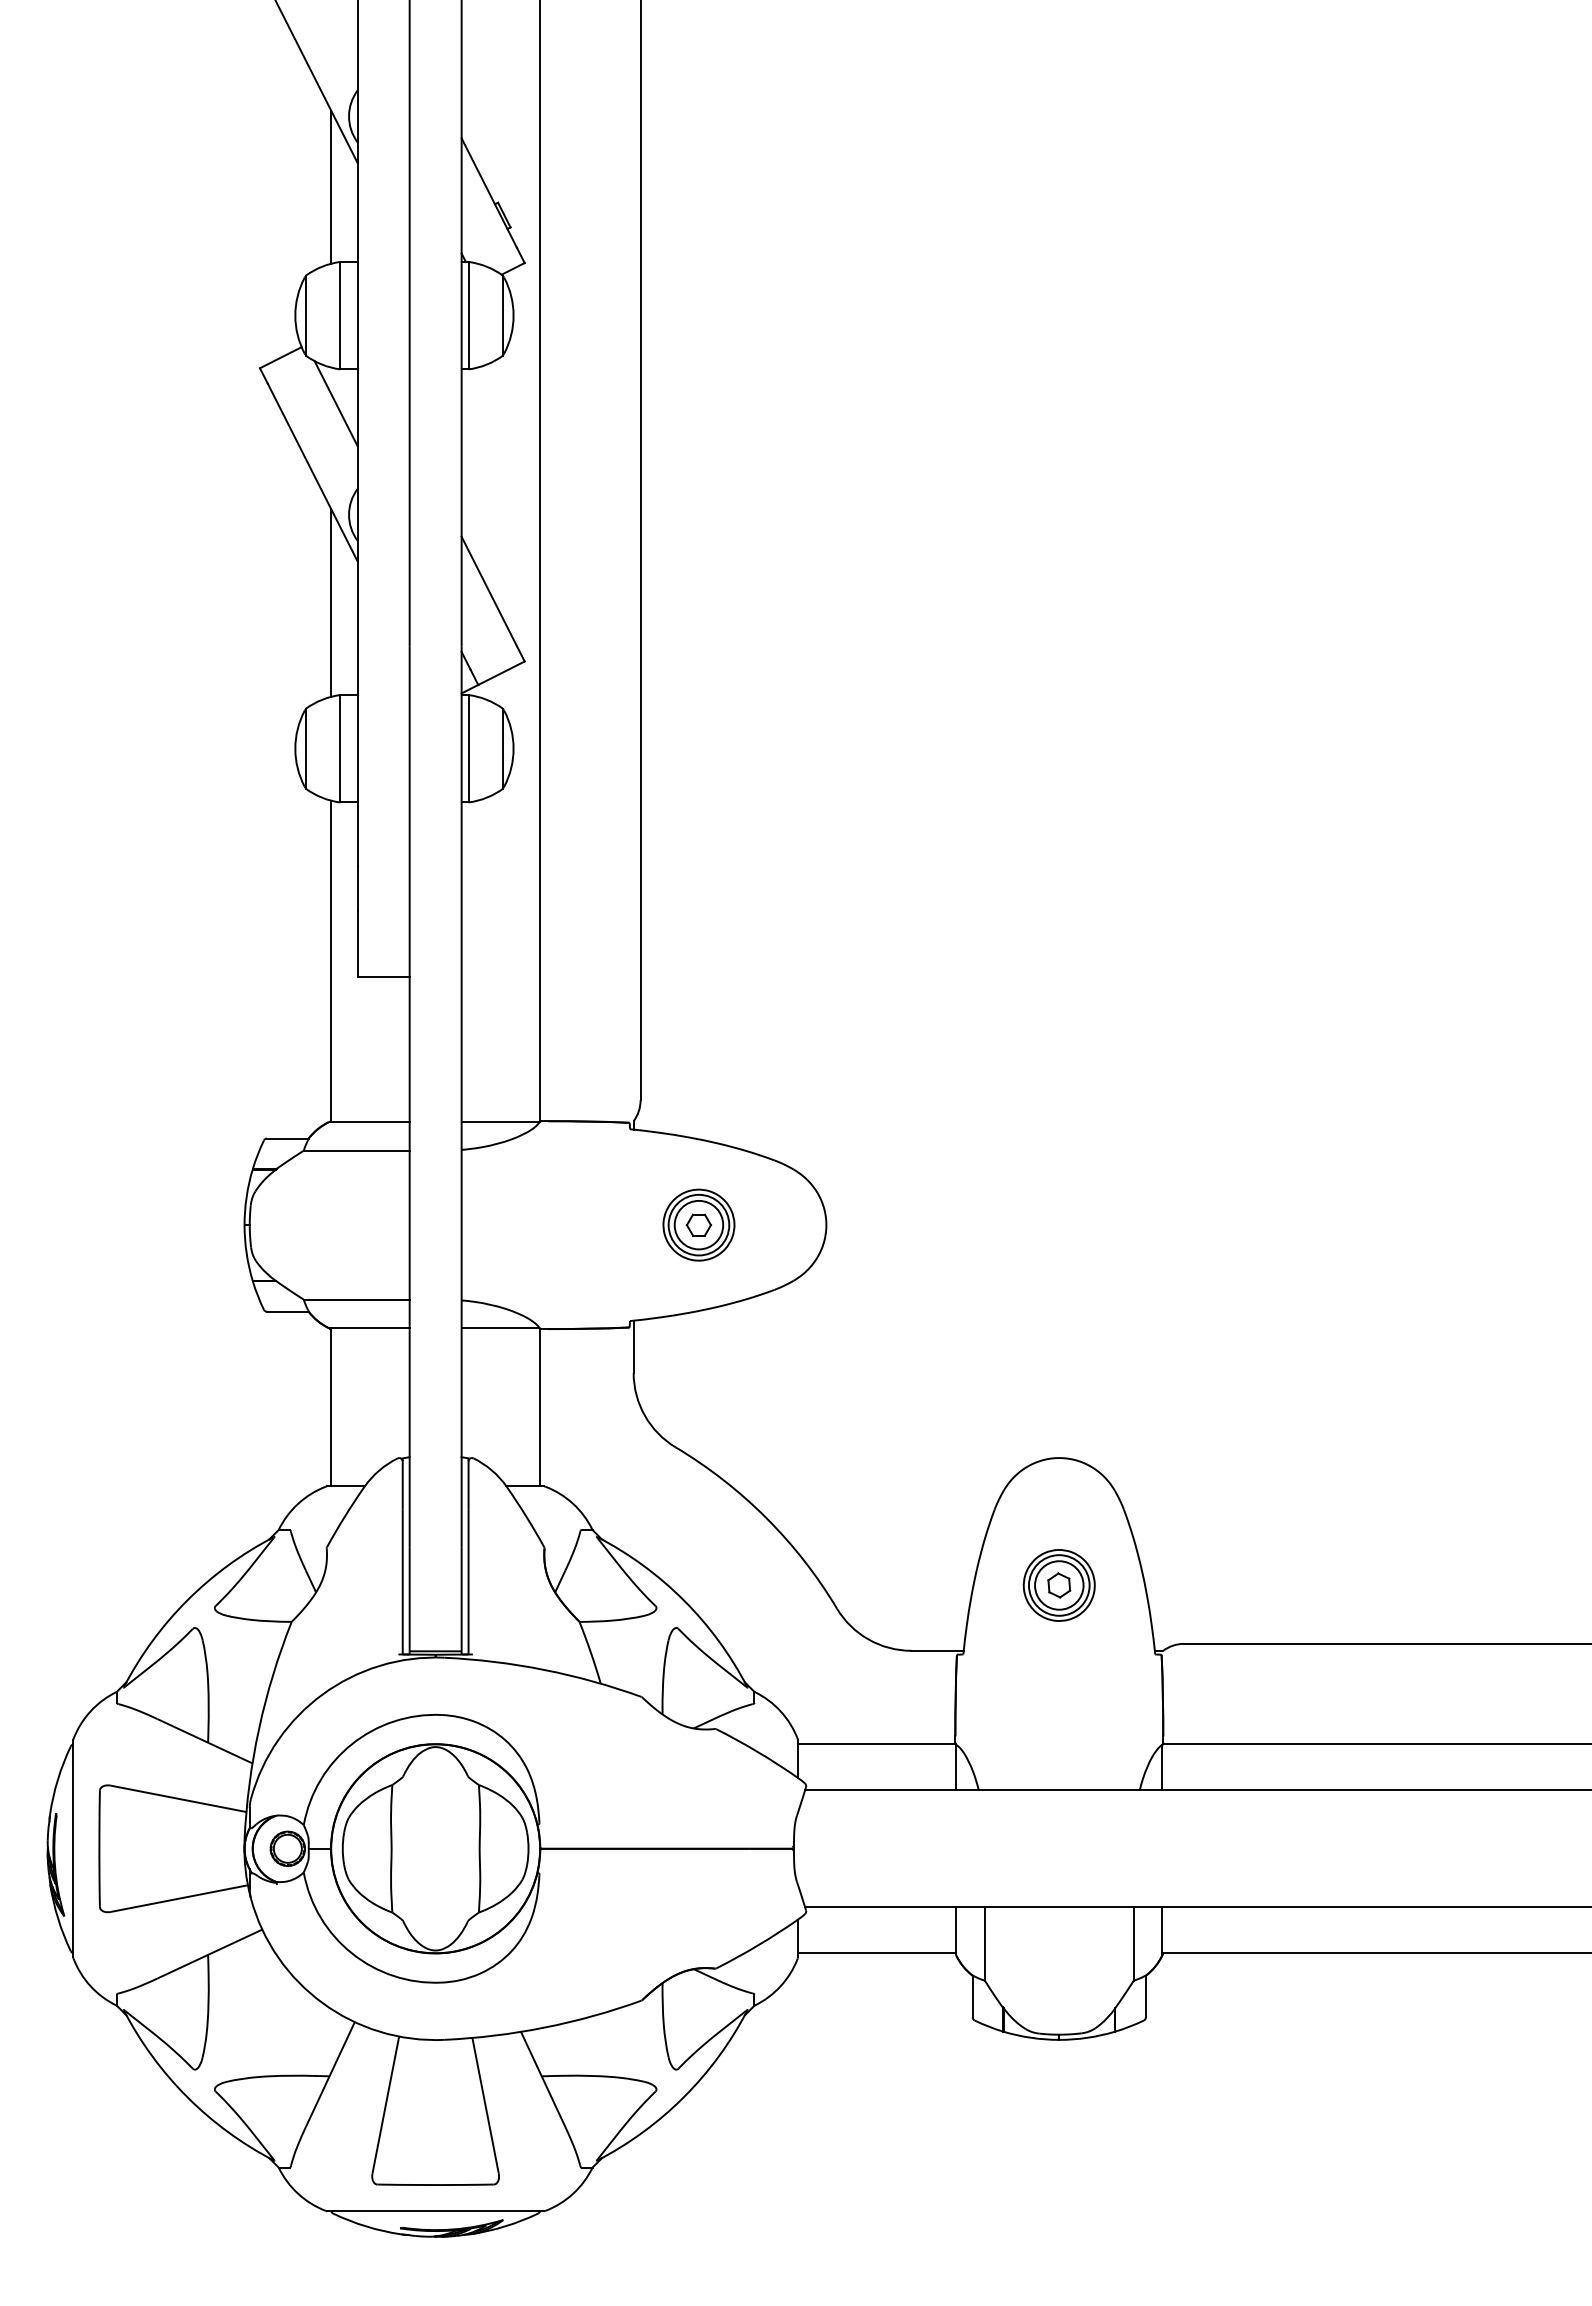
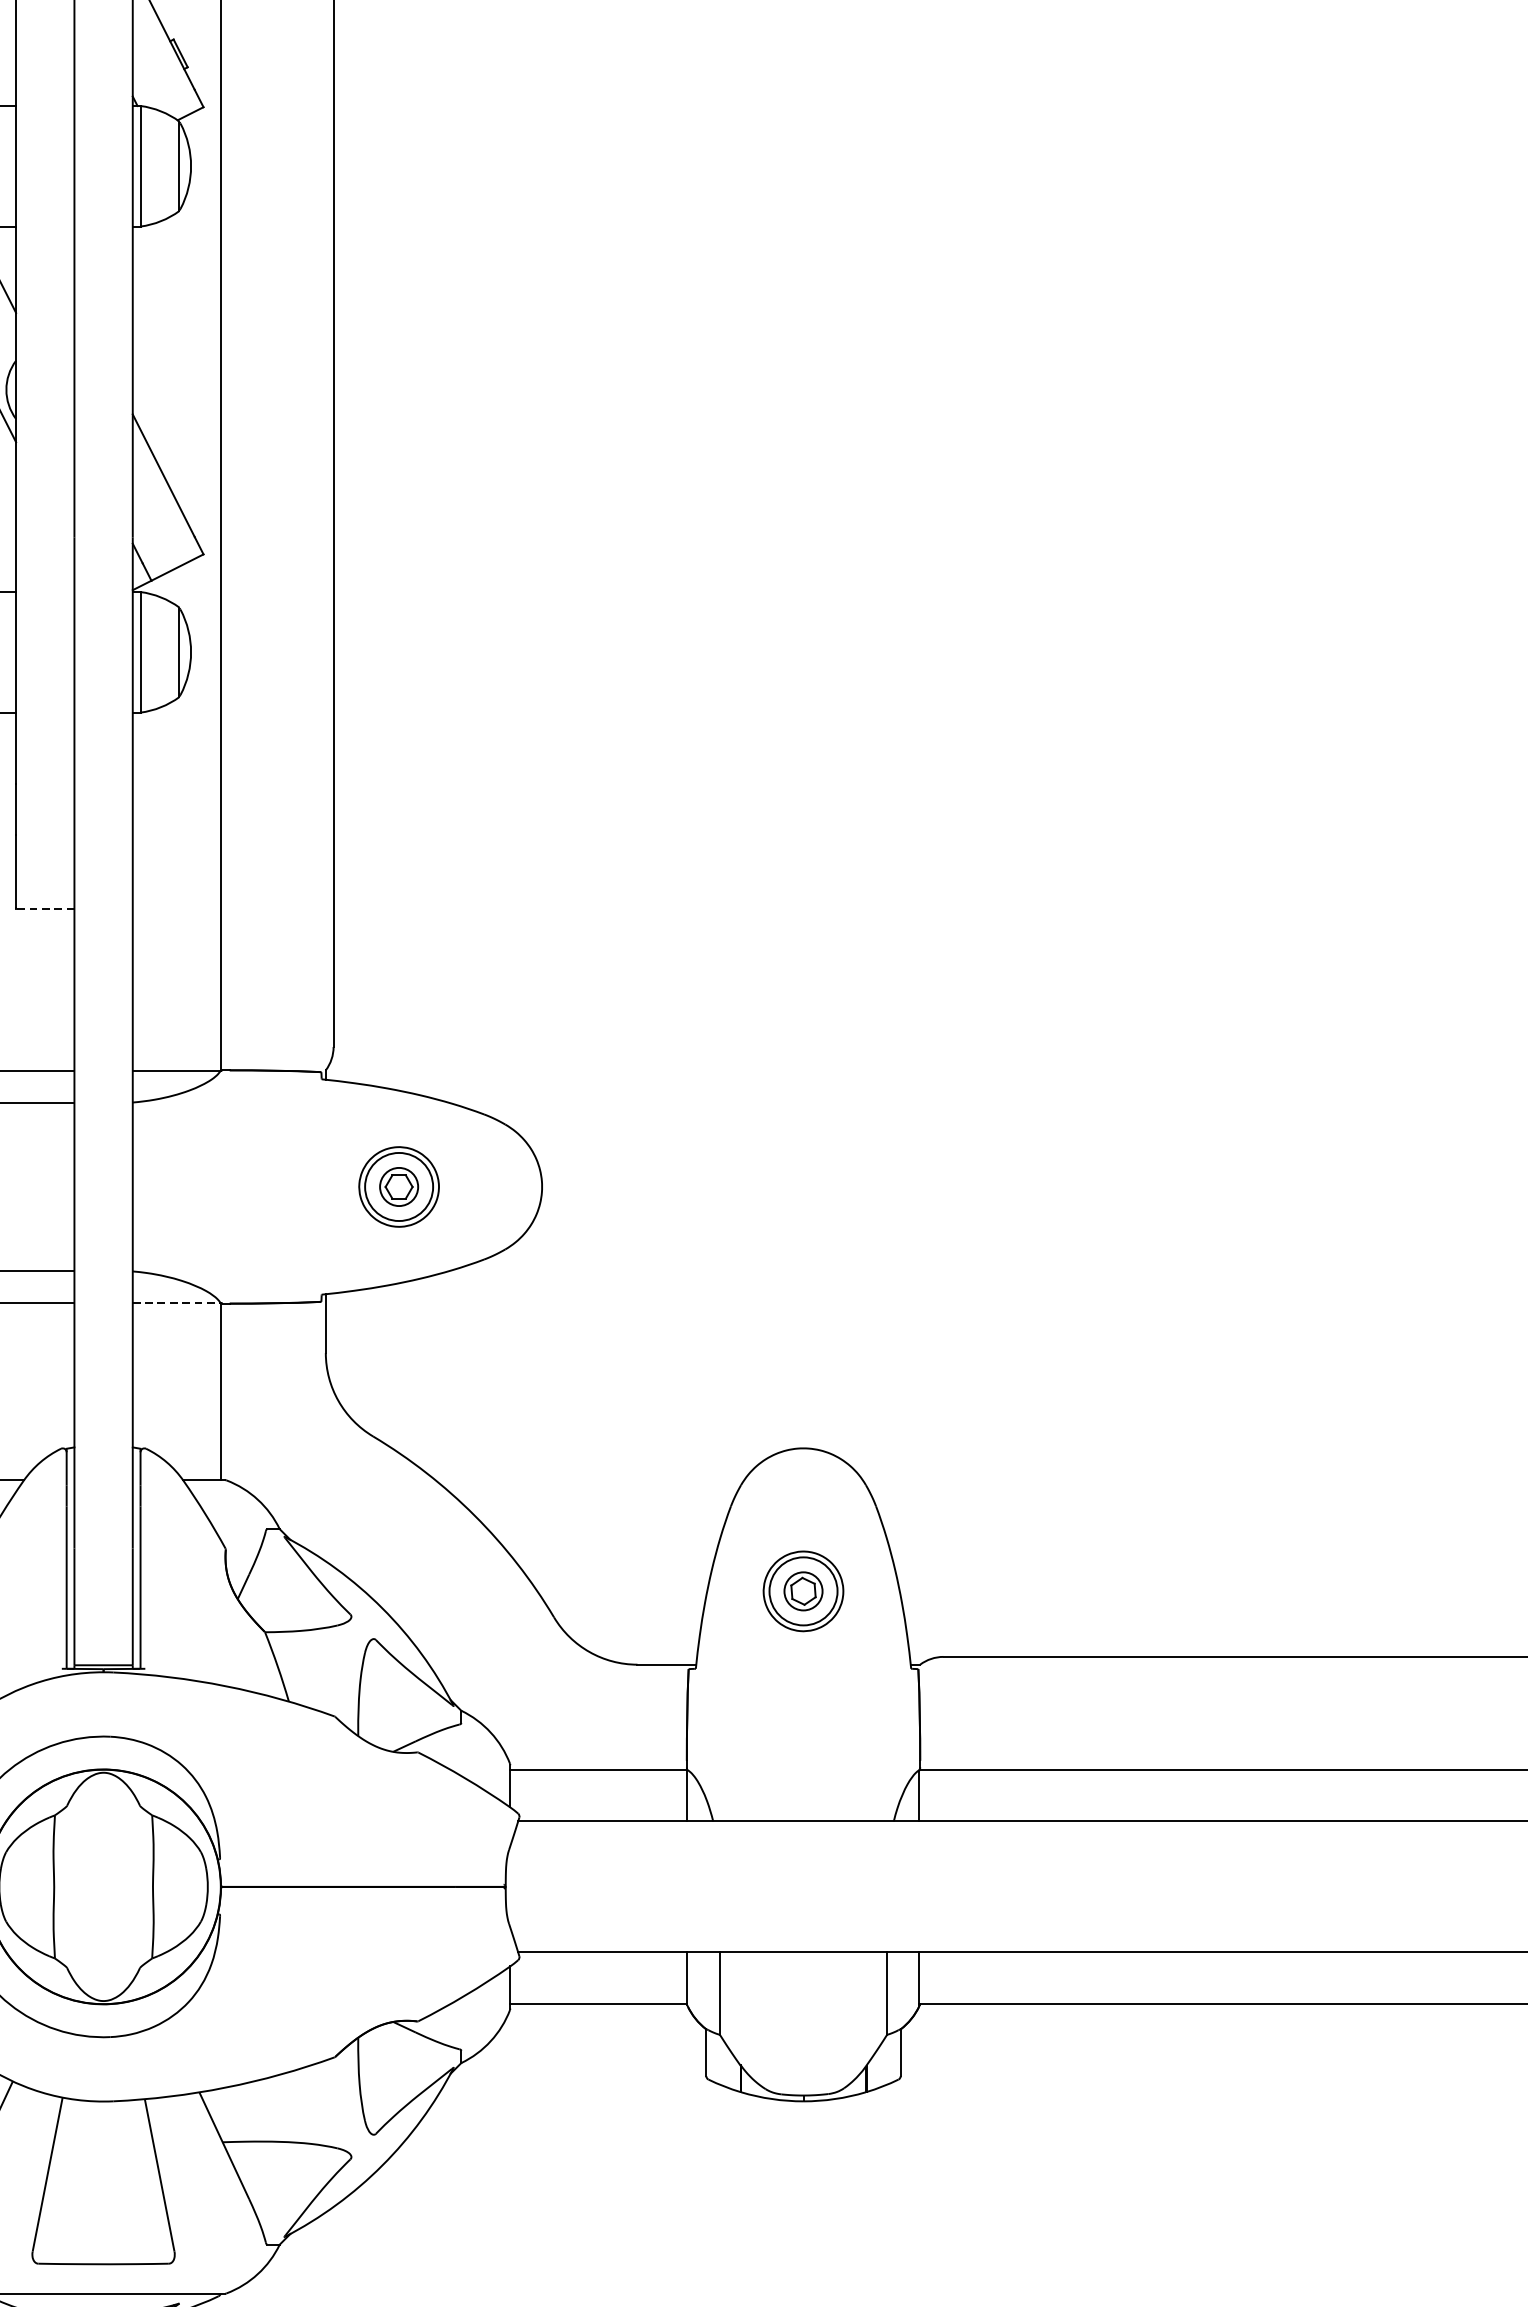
line: (383, 977) -> (45, 909), solid -> dashed
circle: (698, 1224) -> (398, 1186), size x0.7
line: (500, 1328) -> (176, 1302), solid -> dashed
circle: (1059, 1585) -> (803, 1591), size x0.7

